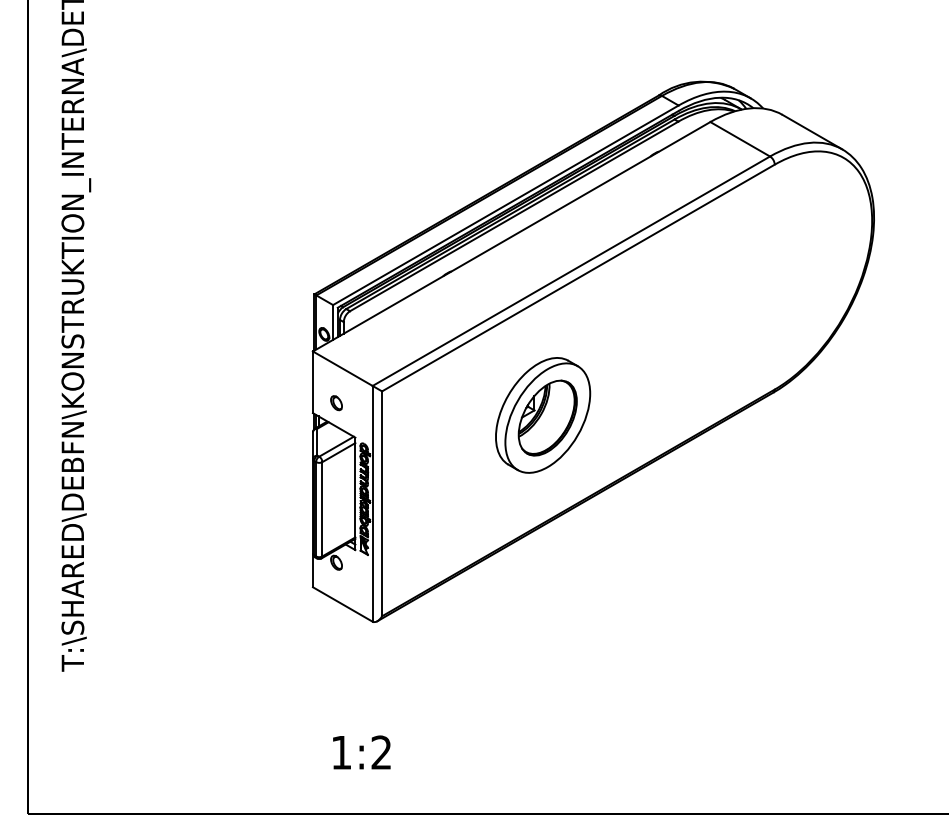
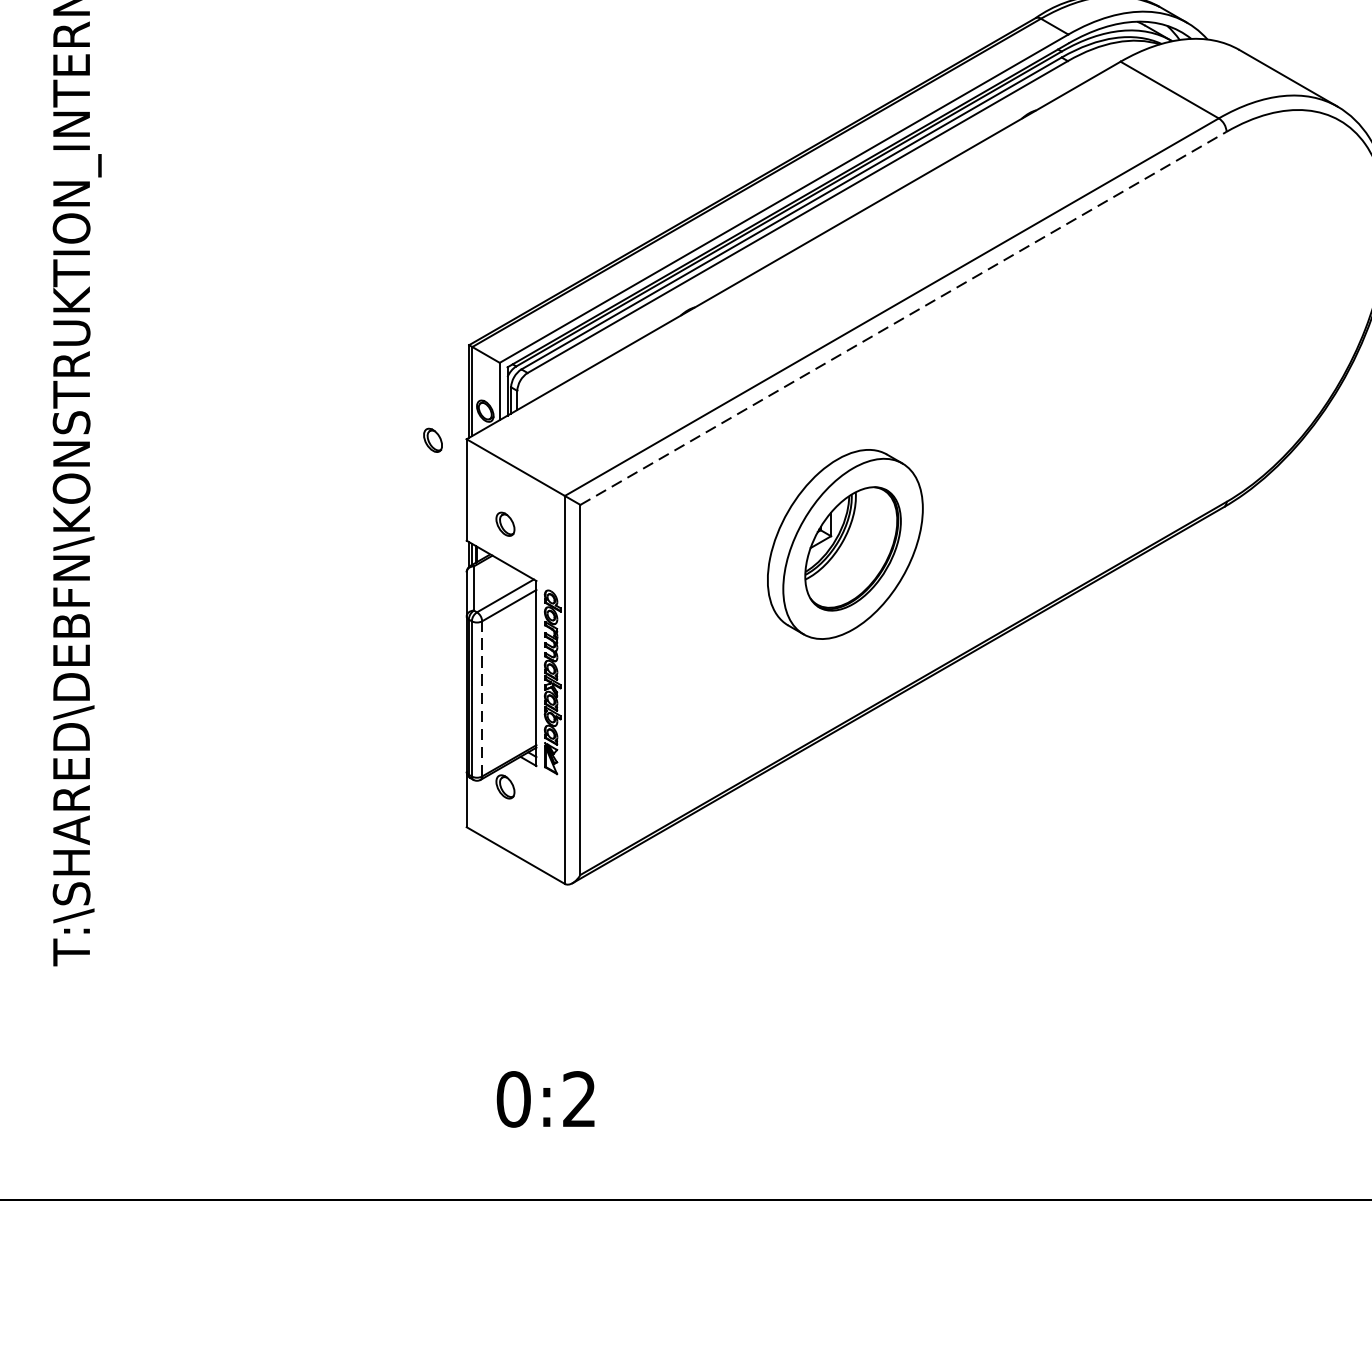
line: (578, 278) -> (903, 319), solid -> dashed
part: (292, 352) -> (432, 440), added
line: (322, 508) -> (482, 697), solid -> dashed
text: (341, 752) -> (513, 1099), 1:2 -> 0:2

